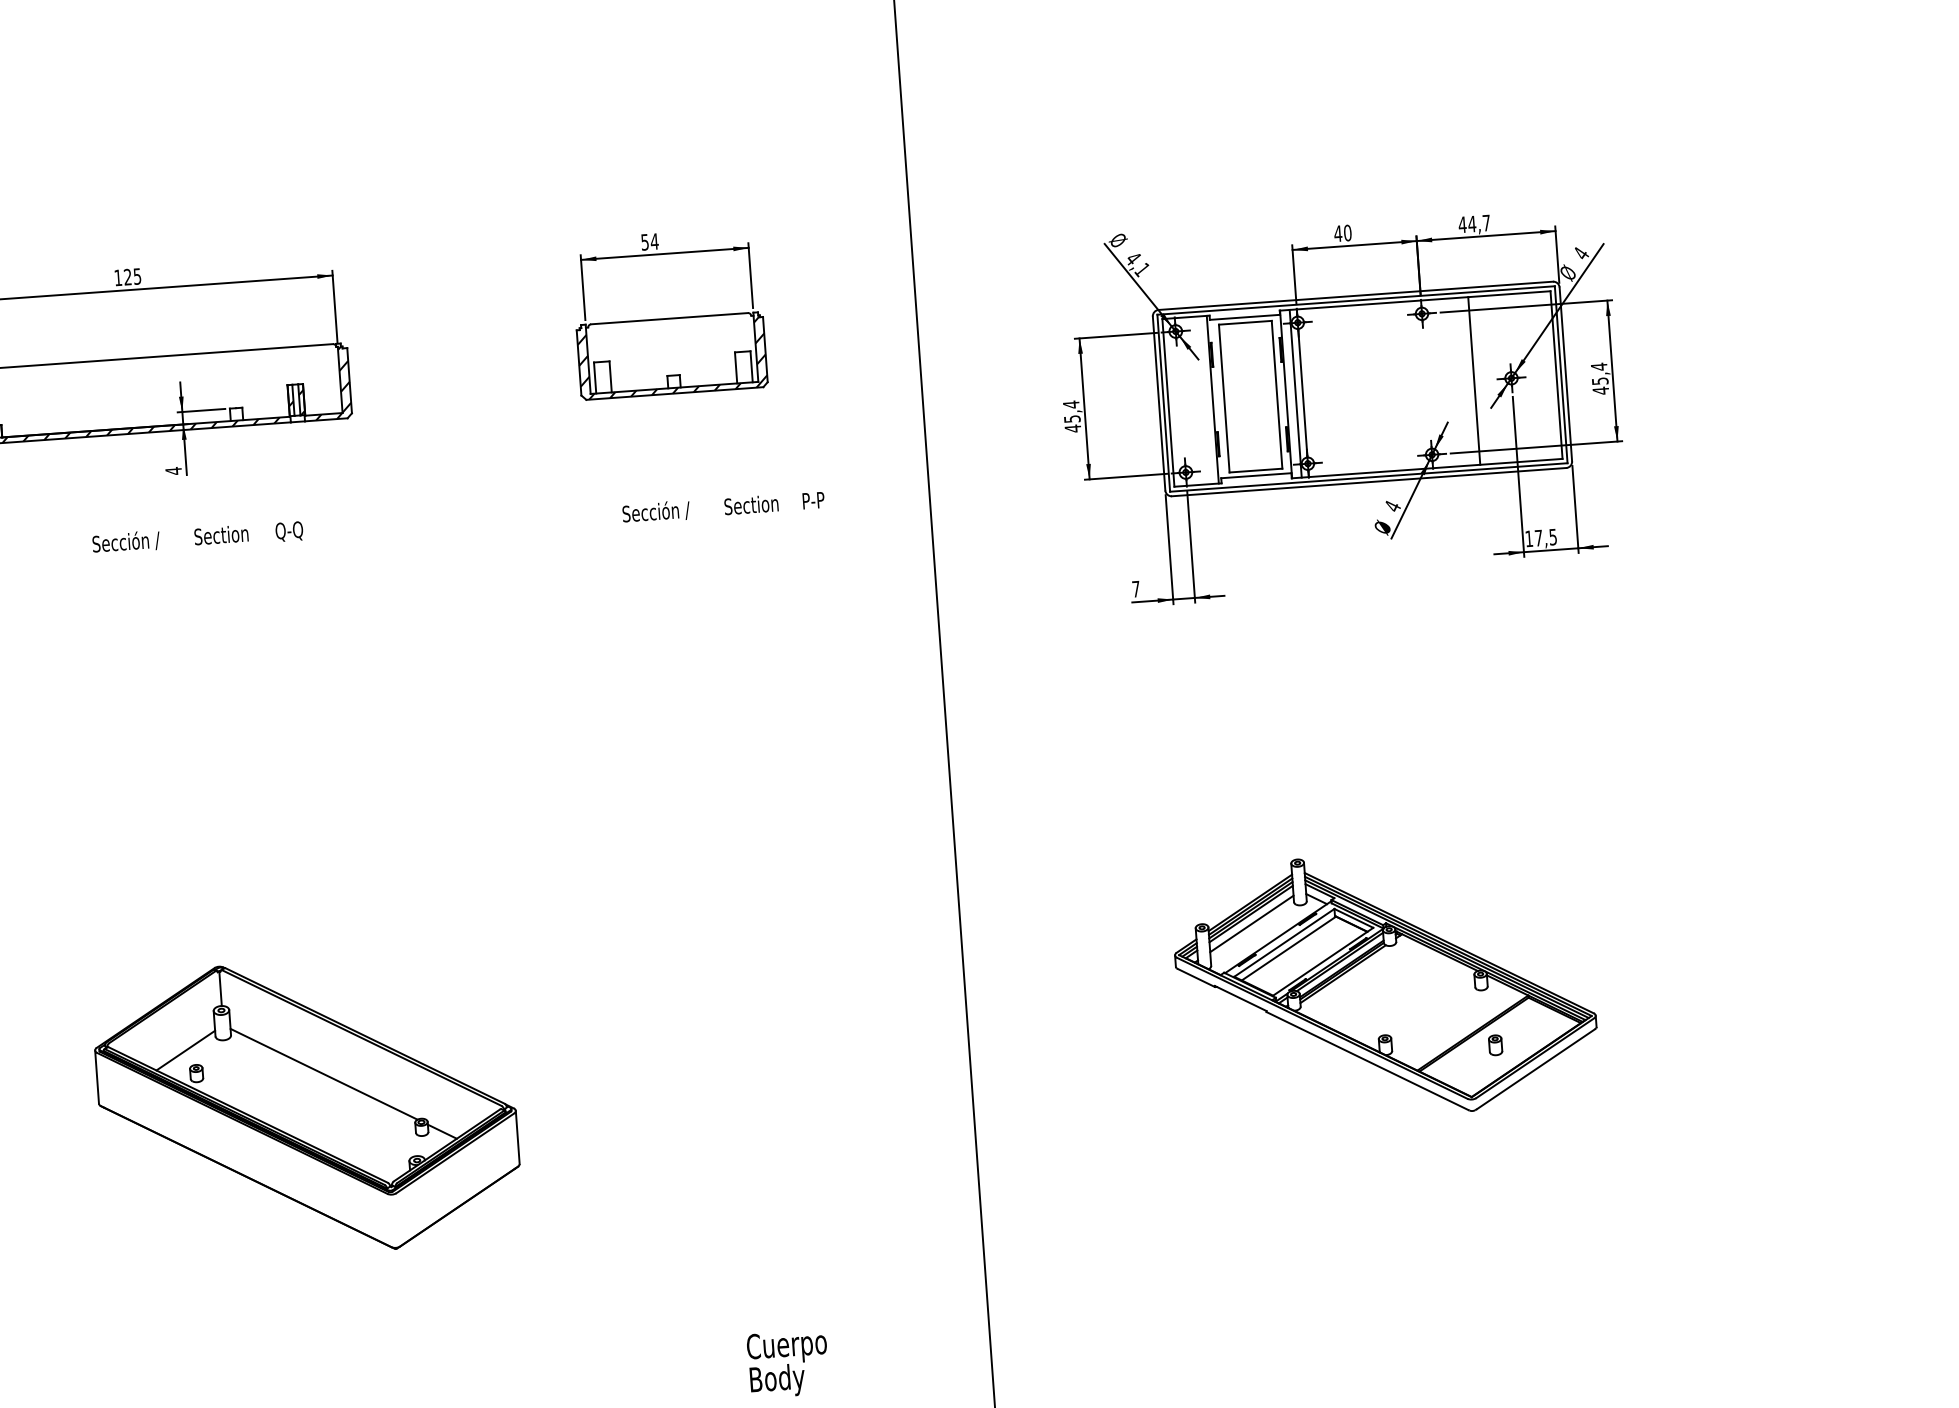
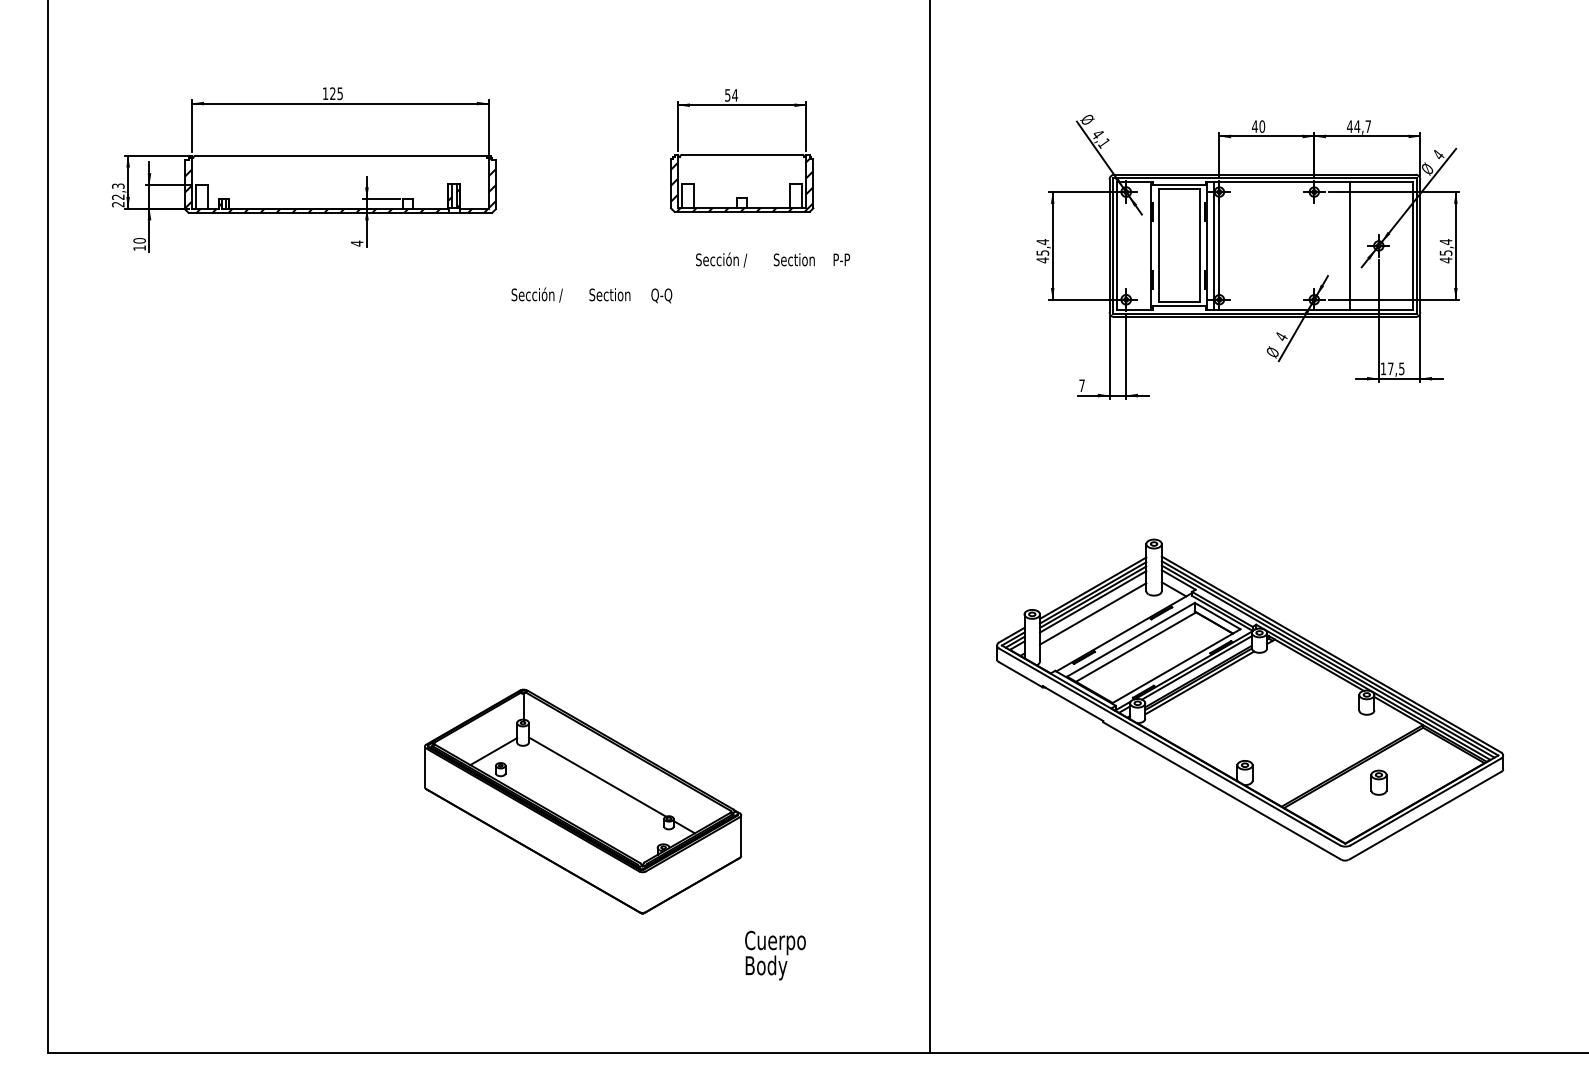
text: (724, 506) -> (773, 259), moved
text: (197, 537) -> (591, 295), moved
part: (1384, 985) -> (1249, 700), size x1.6
part: (307, 1107) -> (583, 801), moved

